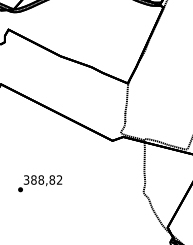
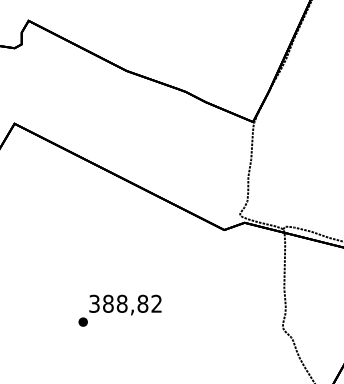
text: (40, 183) -> (120, 310), moved

